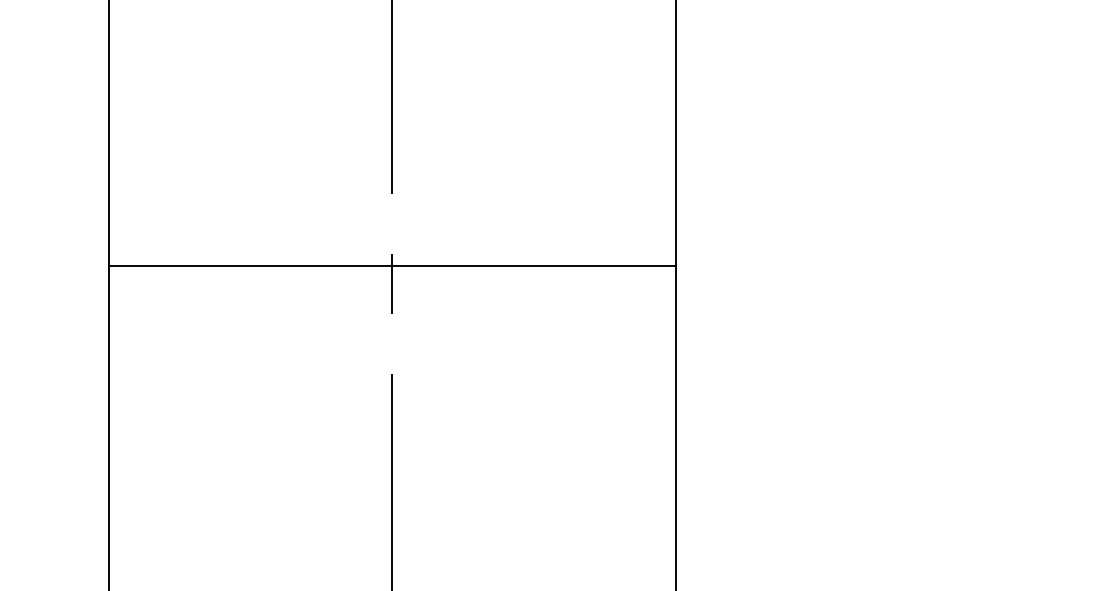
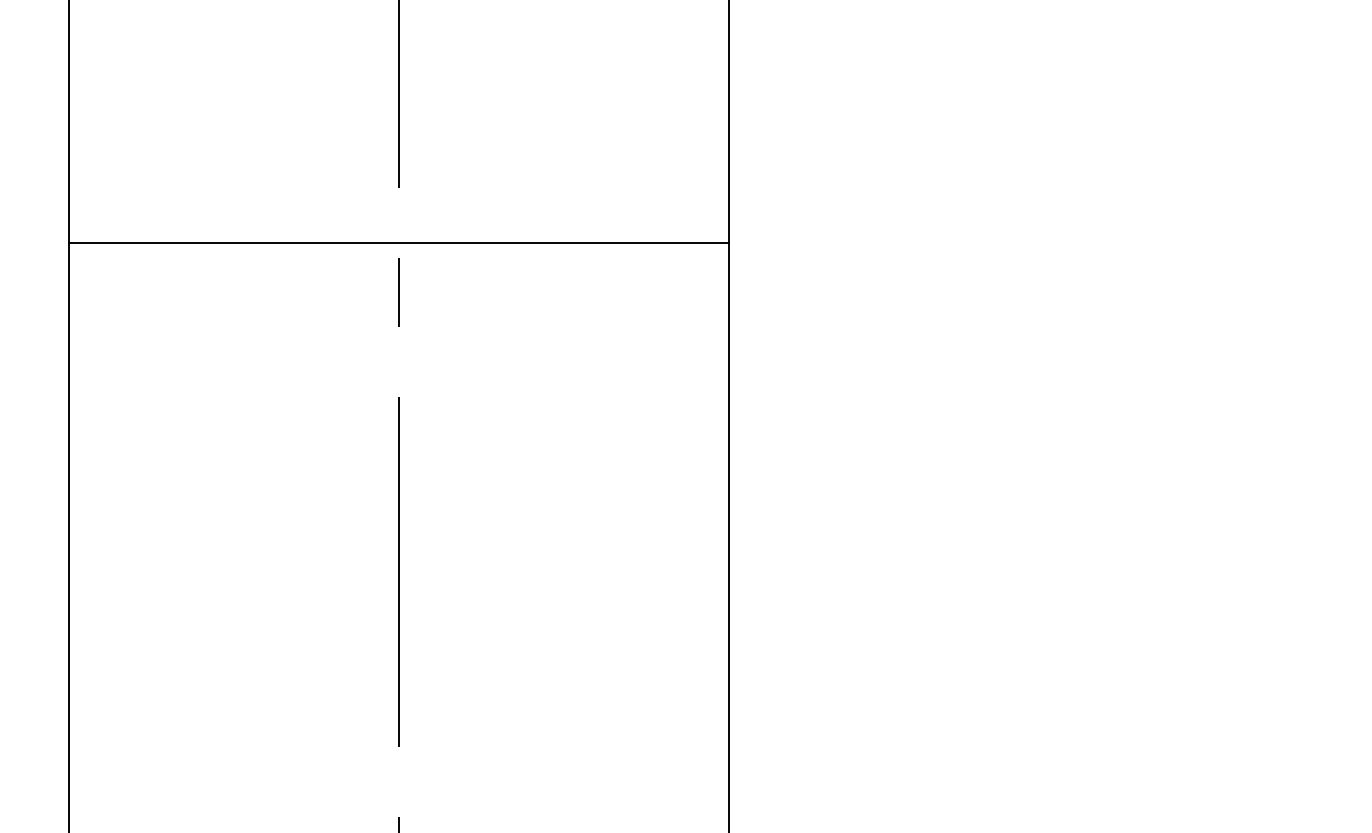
line: (392, 265) -> (399, 242), moved

